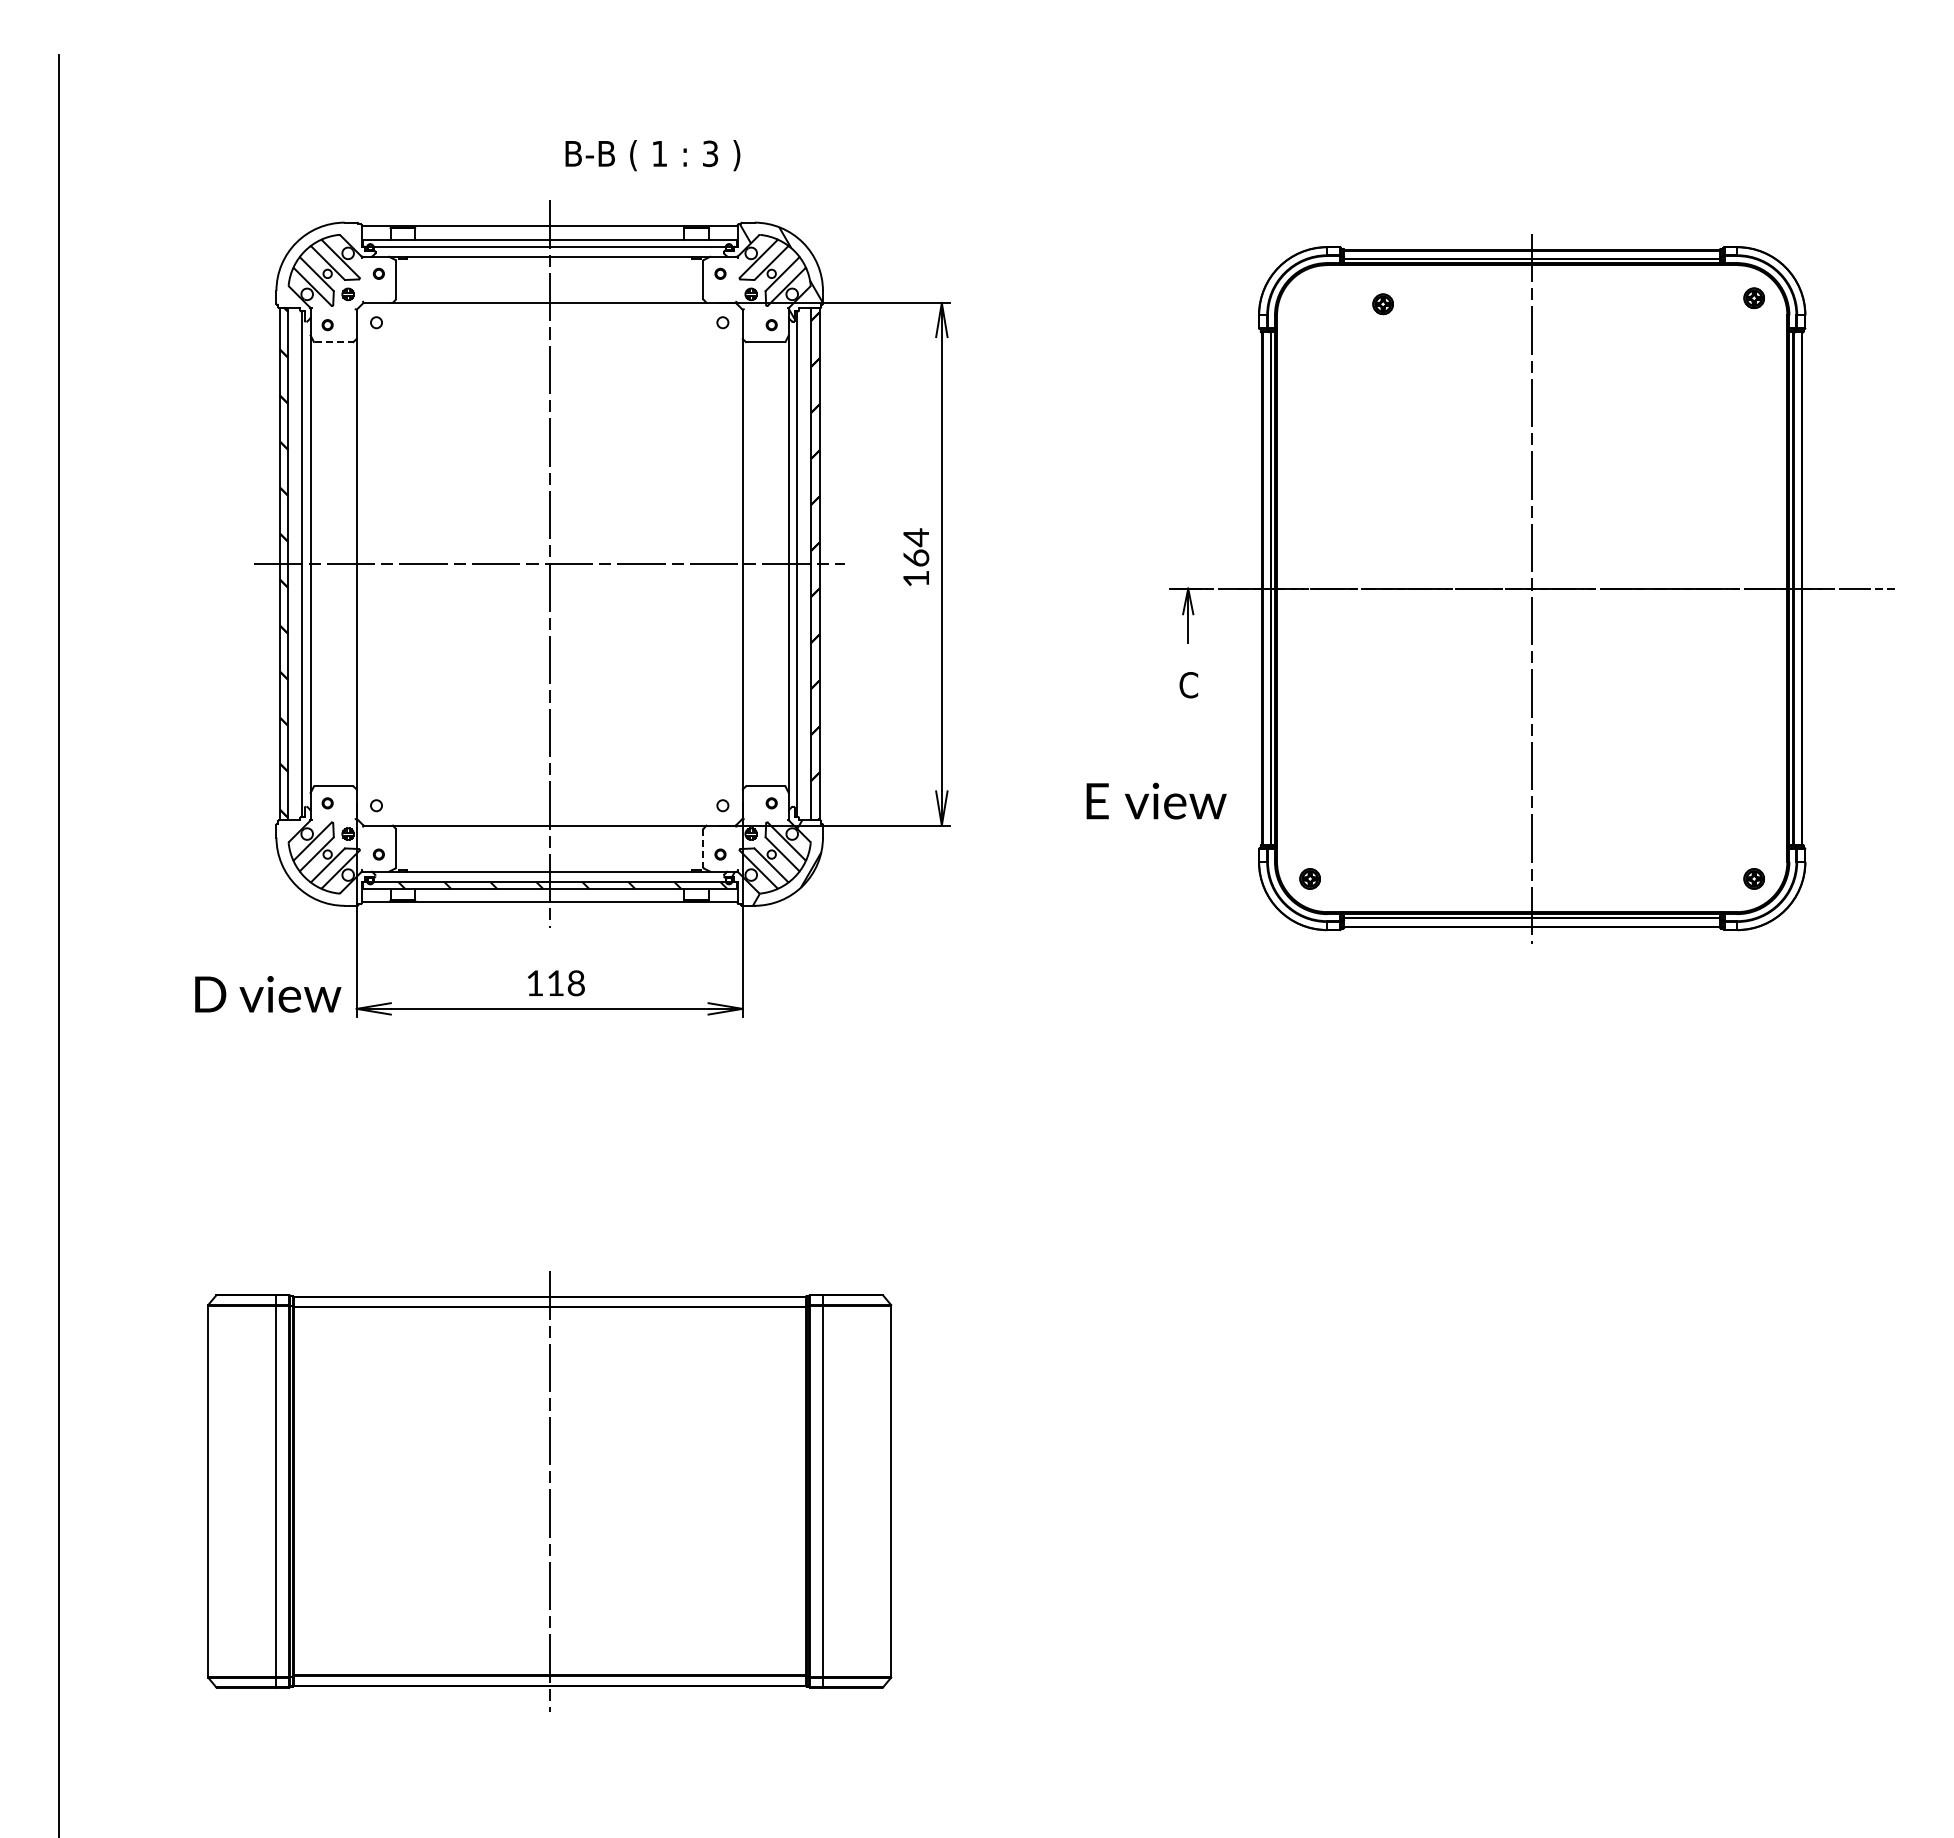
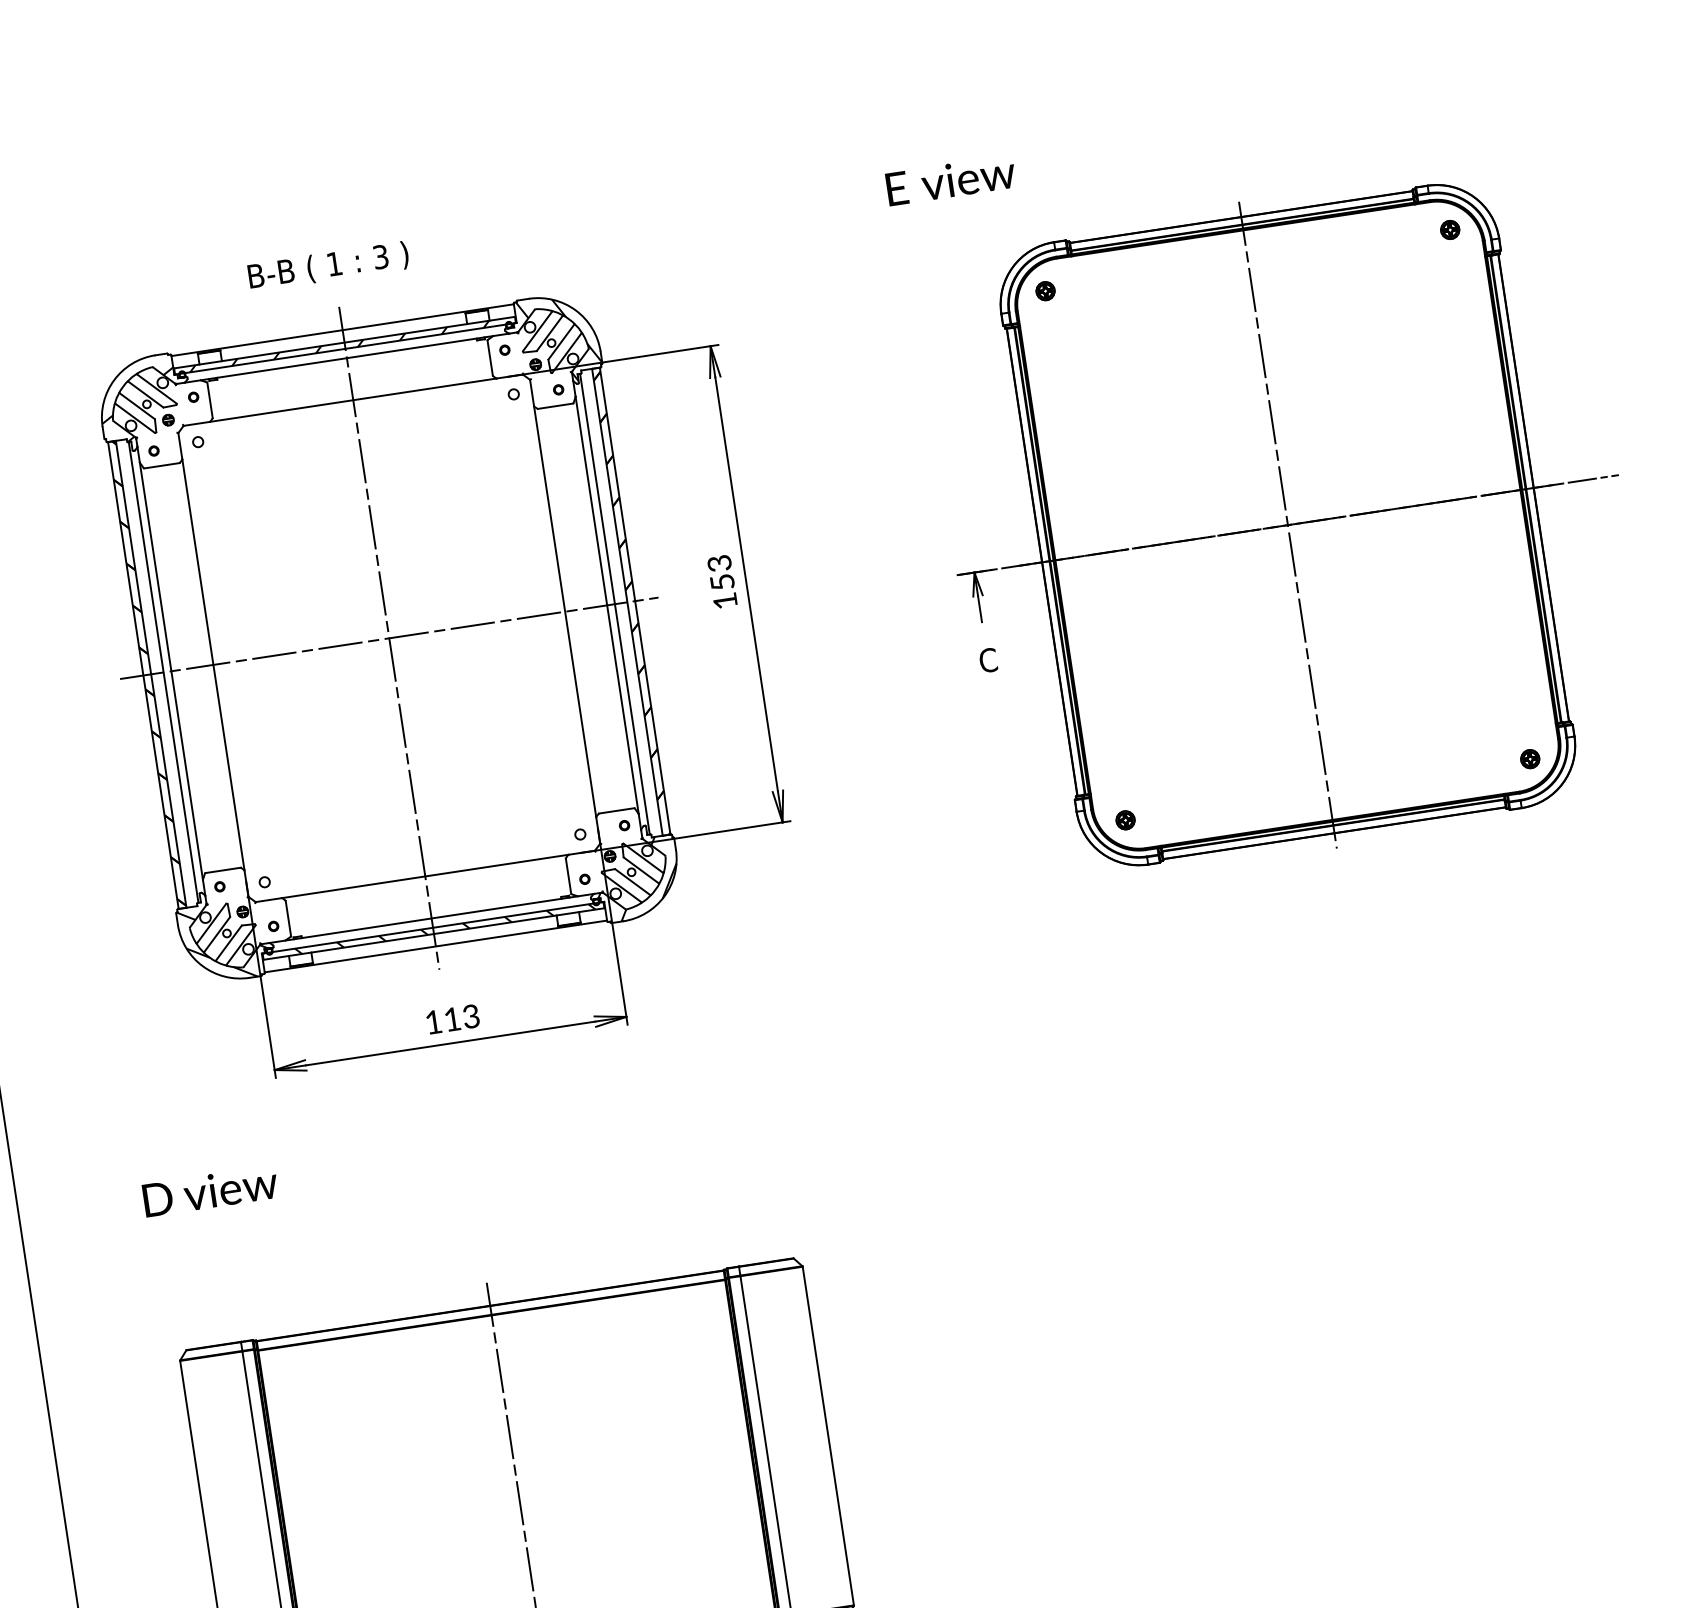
text: (652, 155) -> (328, 266), moved
hatch: (543, 242) -> (339, 346), added
hatch: (318, 274) -> (138, 406), added
part: (1382, 304) -> (1045, 291), moved
line: (334, 342) -> (162, 465), dashed -> solid
text: (916, 547) -> (721, 572), 164 -> 153
text: (1156, 800) -> (950, 179), moved
line: (703, 848) -> (568, 876), dashed -> solid
hatch: (323, 864) -> (224, 943), added
text: (575, 982) -> (470, 1015), 118 -> 113
text: (268, 994) -> (210, 1191), moved

